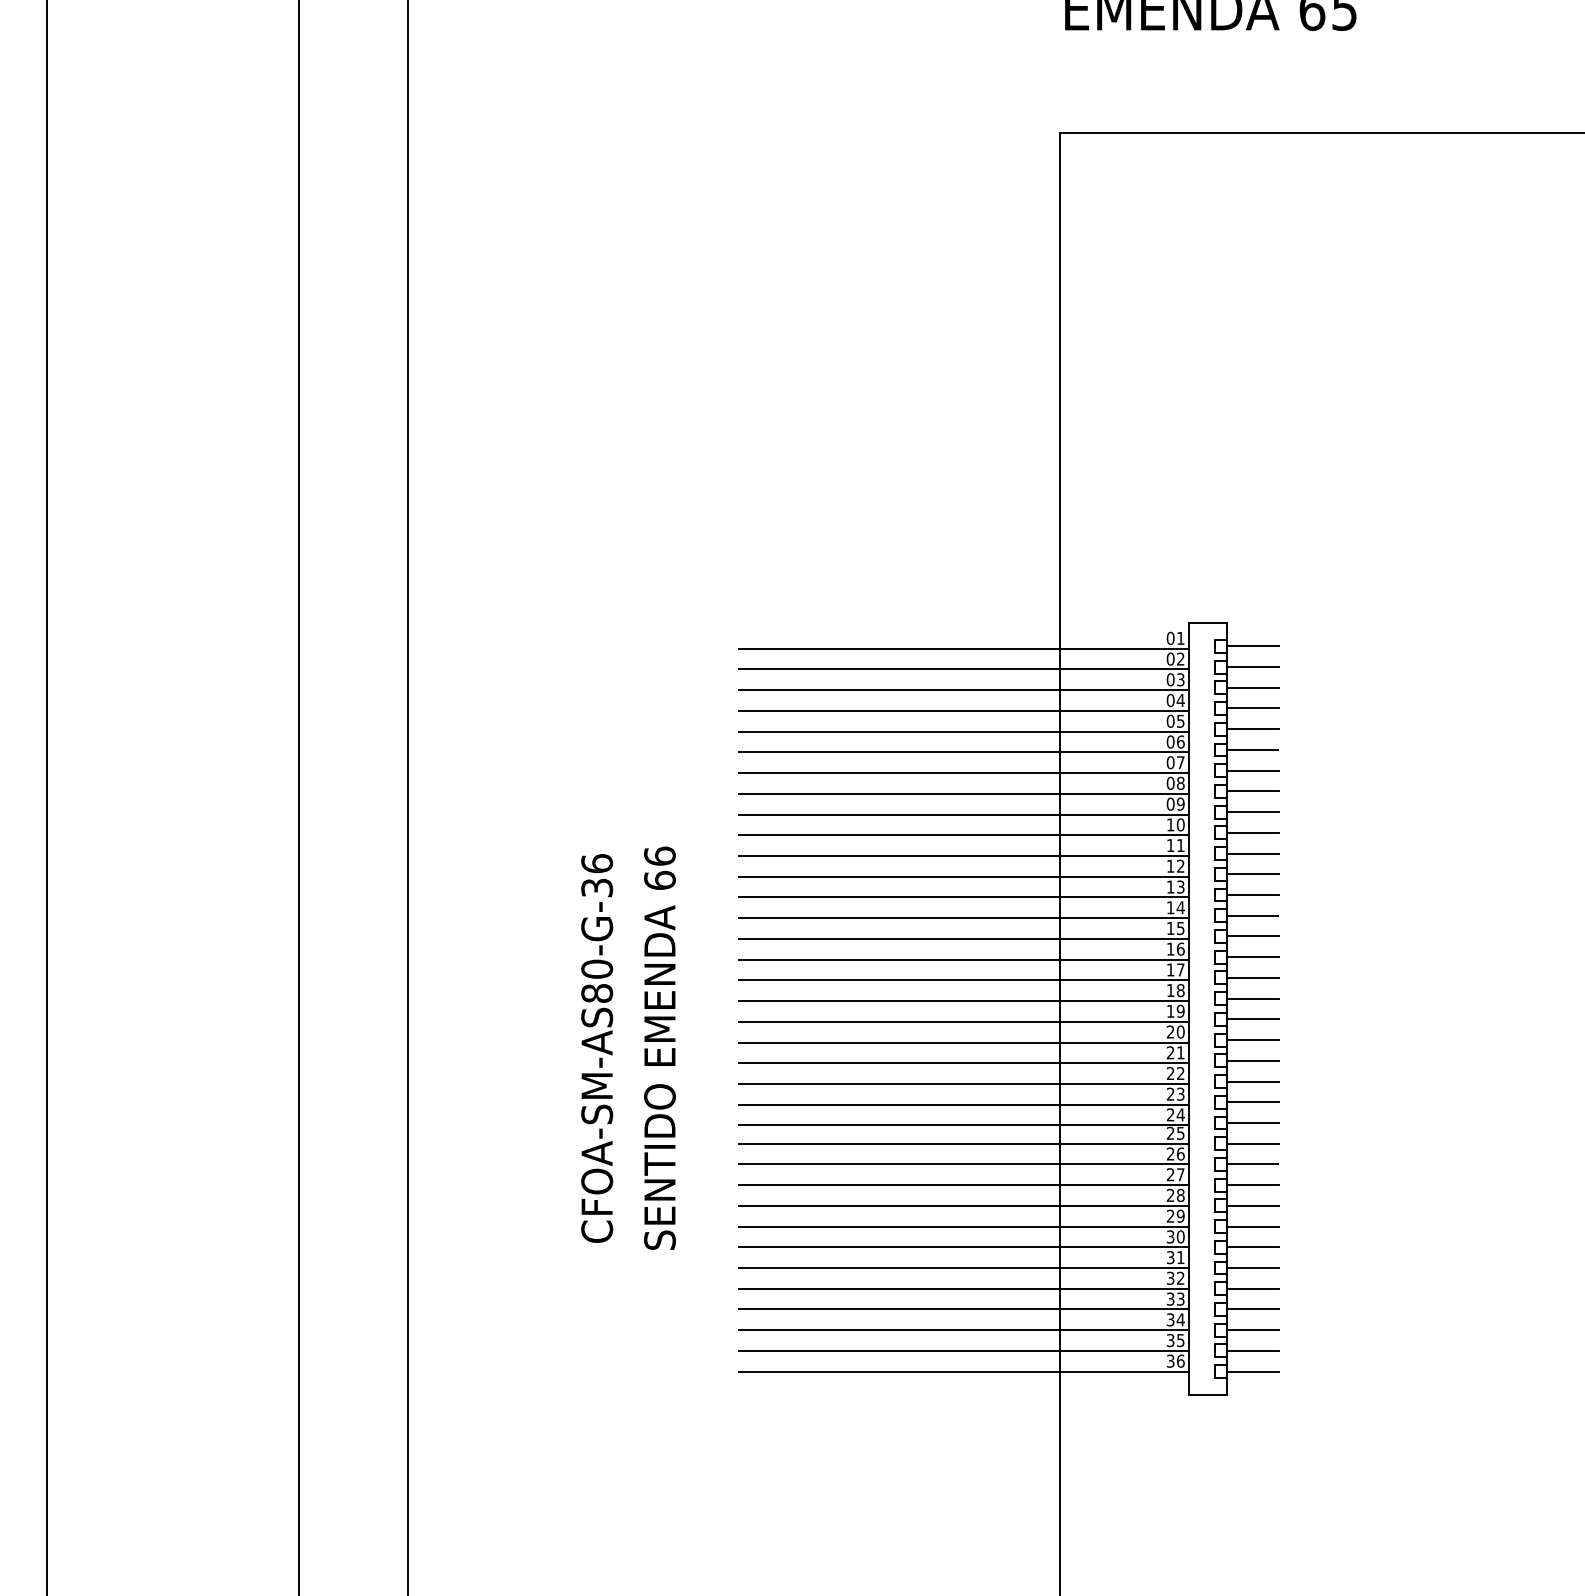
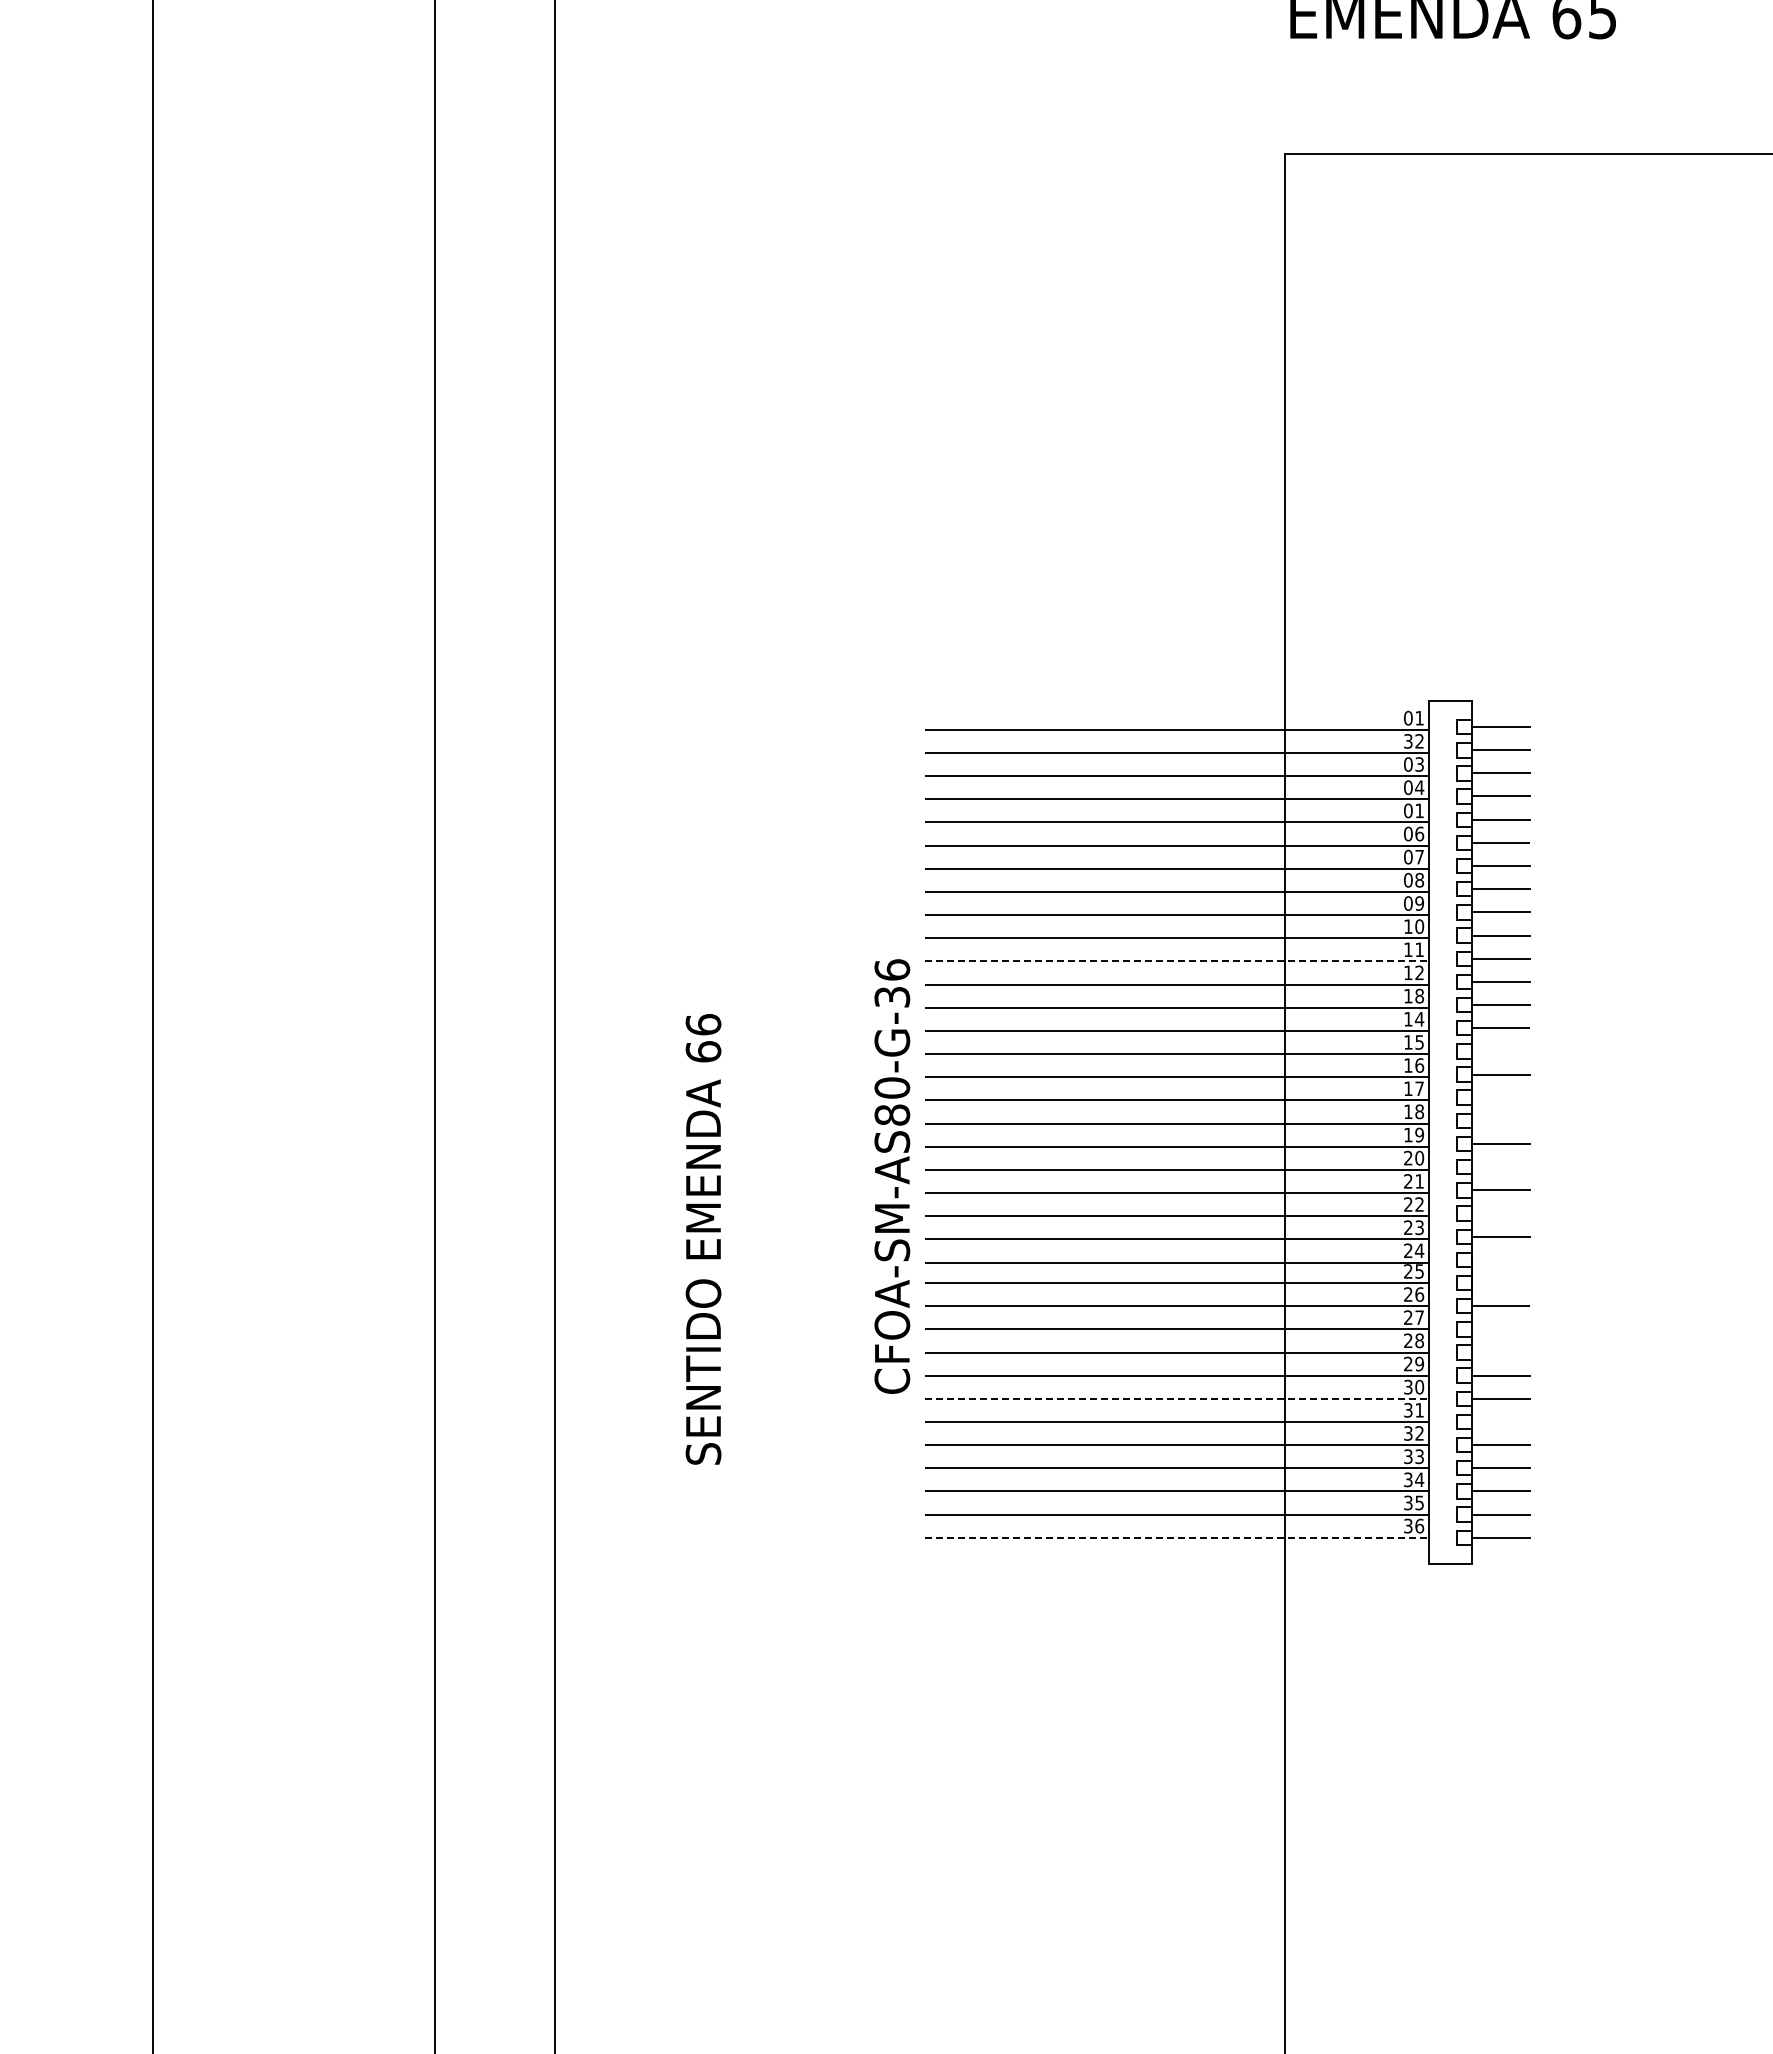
text: (1170, 659) -> (1408, 741), 02 -> 32
text: (1180, 720) -> (1419, 810), 05 -> 01
line: (963, 856) -> (1176, 961), solid -> dashed
text: (1180, 886) -> (1419, 995), 13 -> 18
line: (1253, 936) -> (1500, 1051), removed
line: (1253, 977) -> (1500, 1097), removed
line: (1253, 998) -> (1500, 1120), removed
line: (1253, 1040) -> (1500, 1167), removed
text: (597, 1048) -> (892, 1176), moved
text: (659, 1048) -> (703, 1239), moved
line: (1253, 1081) -> (1500, 1213), removed
line: (1253, 1122) -> (1500, 1259), removed
line: (1253, 1144) -> (1500, 1283), removed
line: (1253, 1185) -> (1500, 1329), removed
line: (1253, 1205) -> (1500, 1352), removed
line: (963, 1247) -> (1176, 1398), solid -> dashed
line: (1253, 1267) -> (1500, 1421), removed
line: (963, 1371) -> (1176, 1537), solid -> dashed

